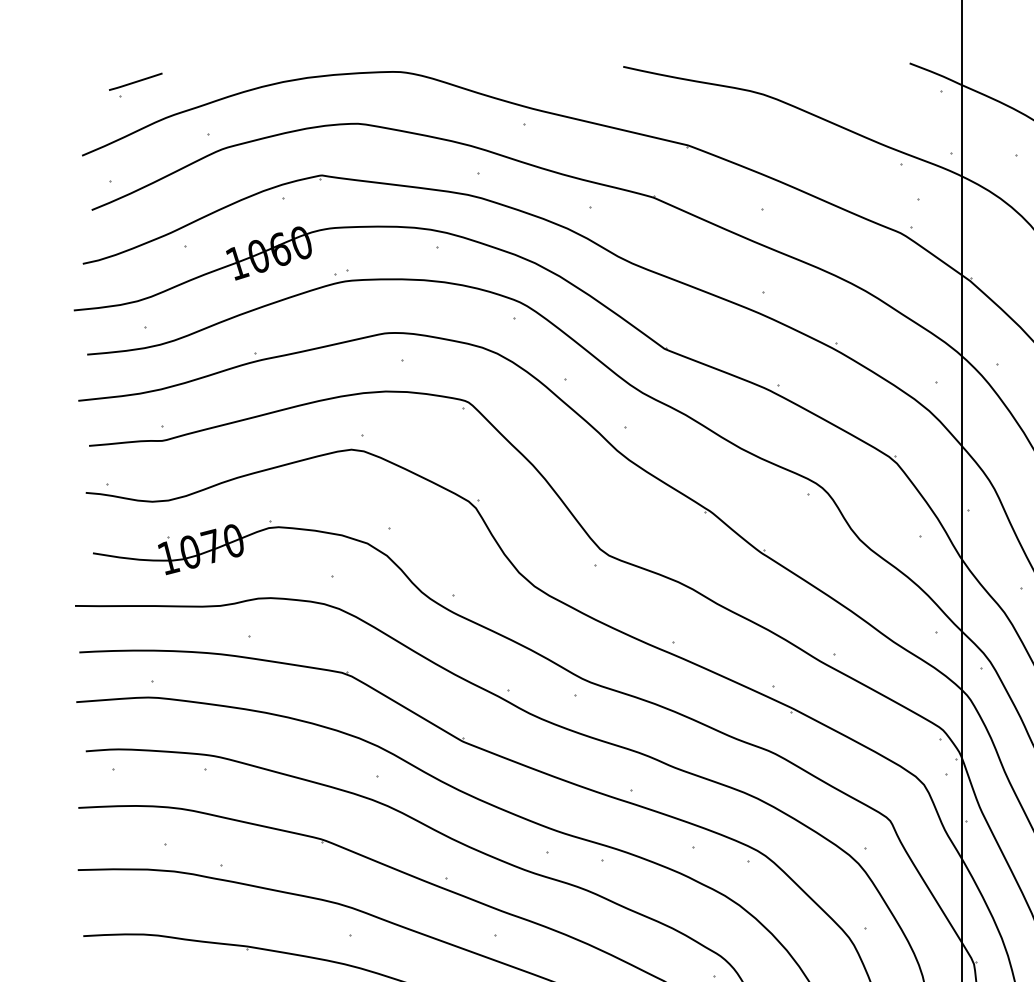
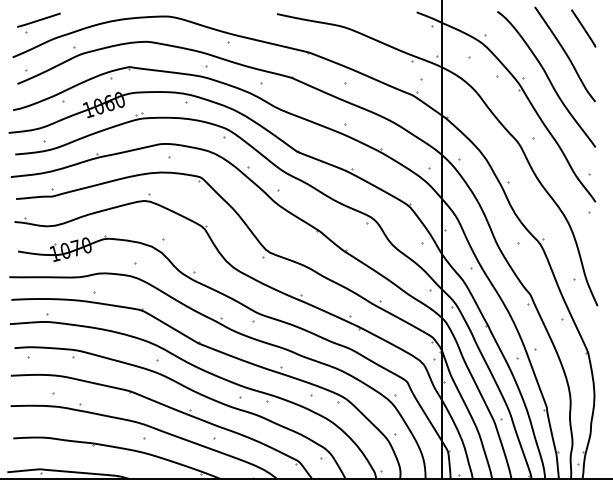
part: (134, 84) -> (38, 22), size x1.67

